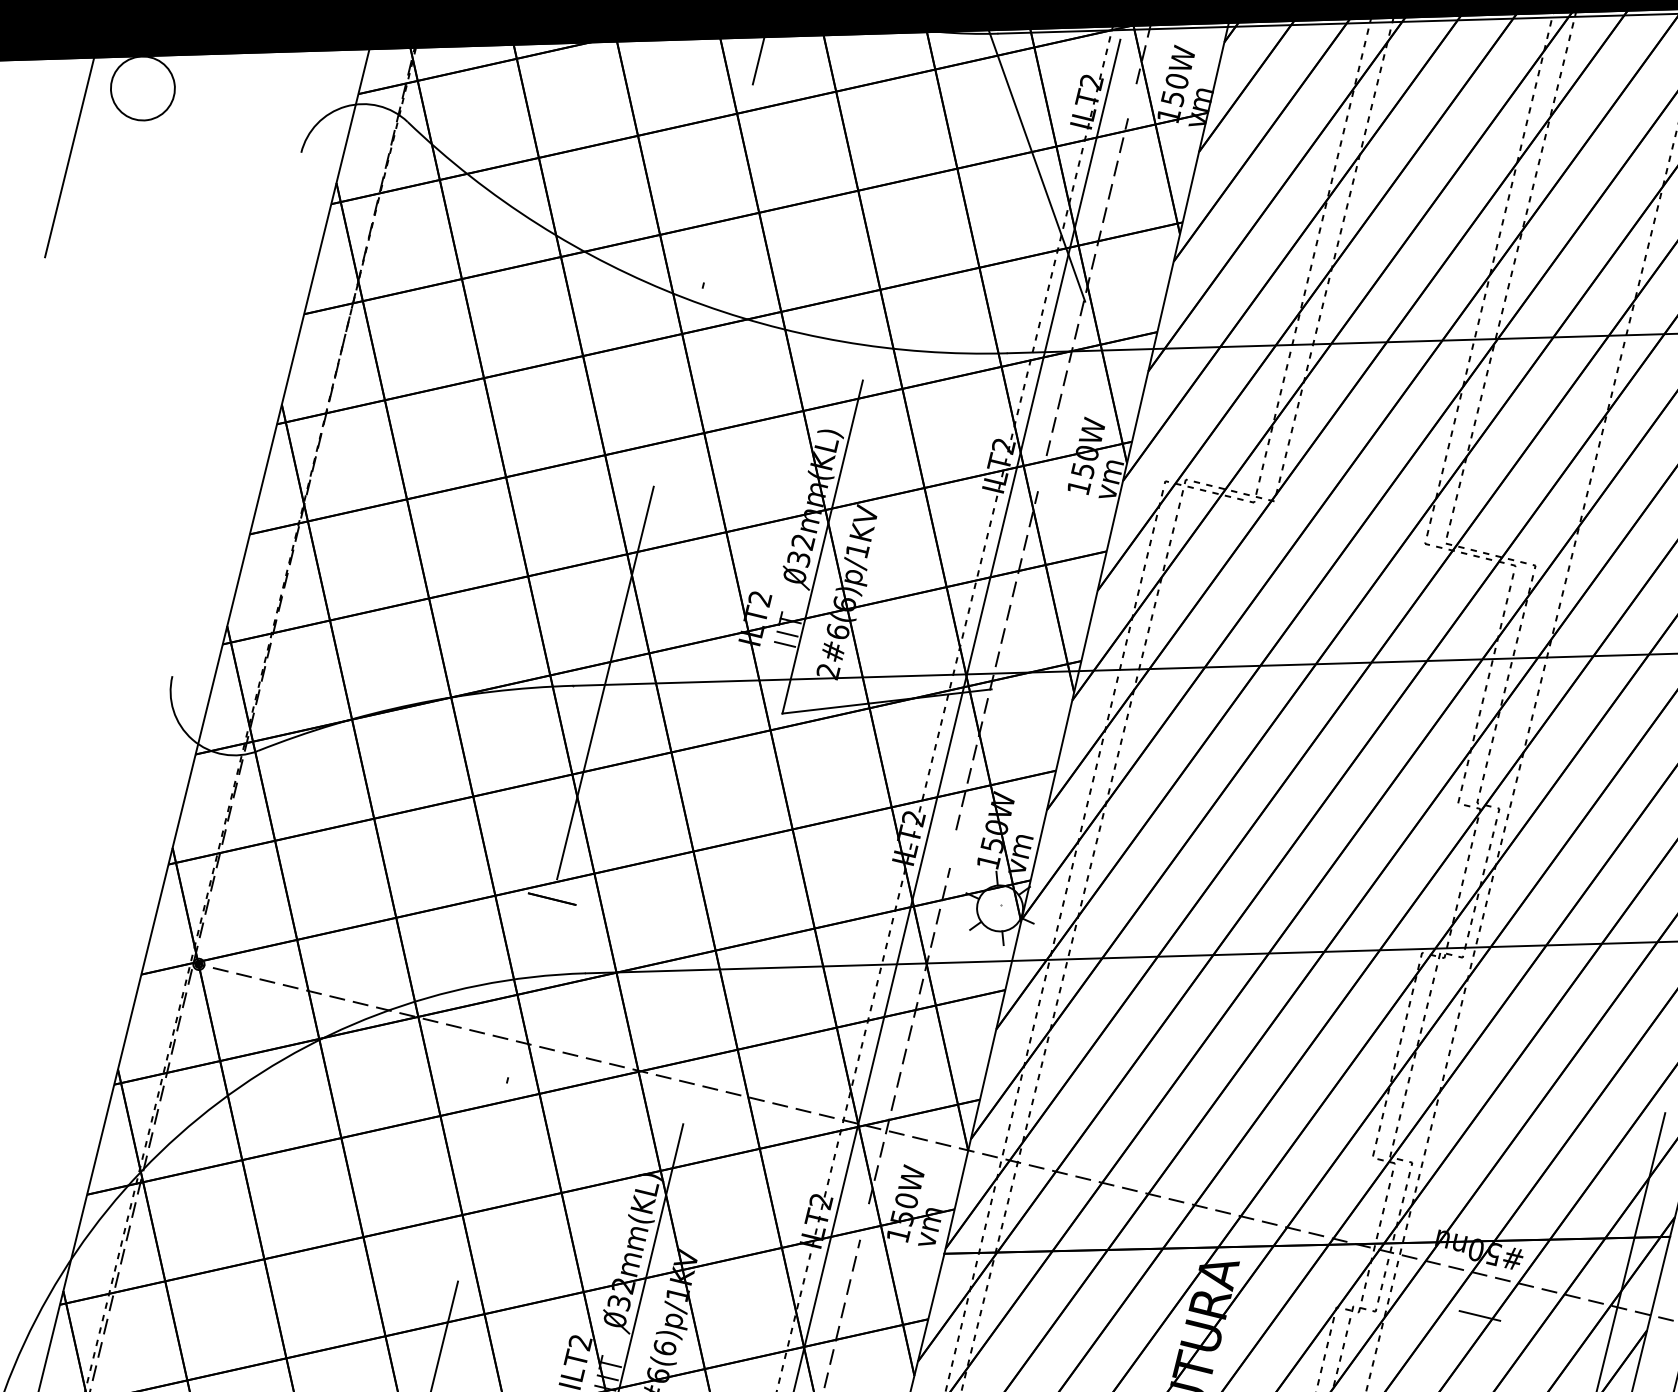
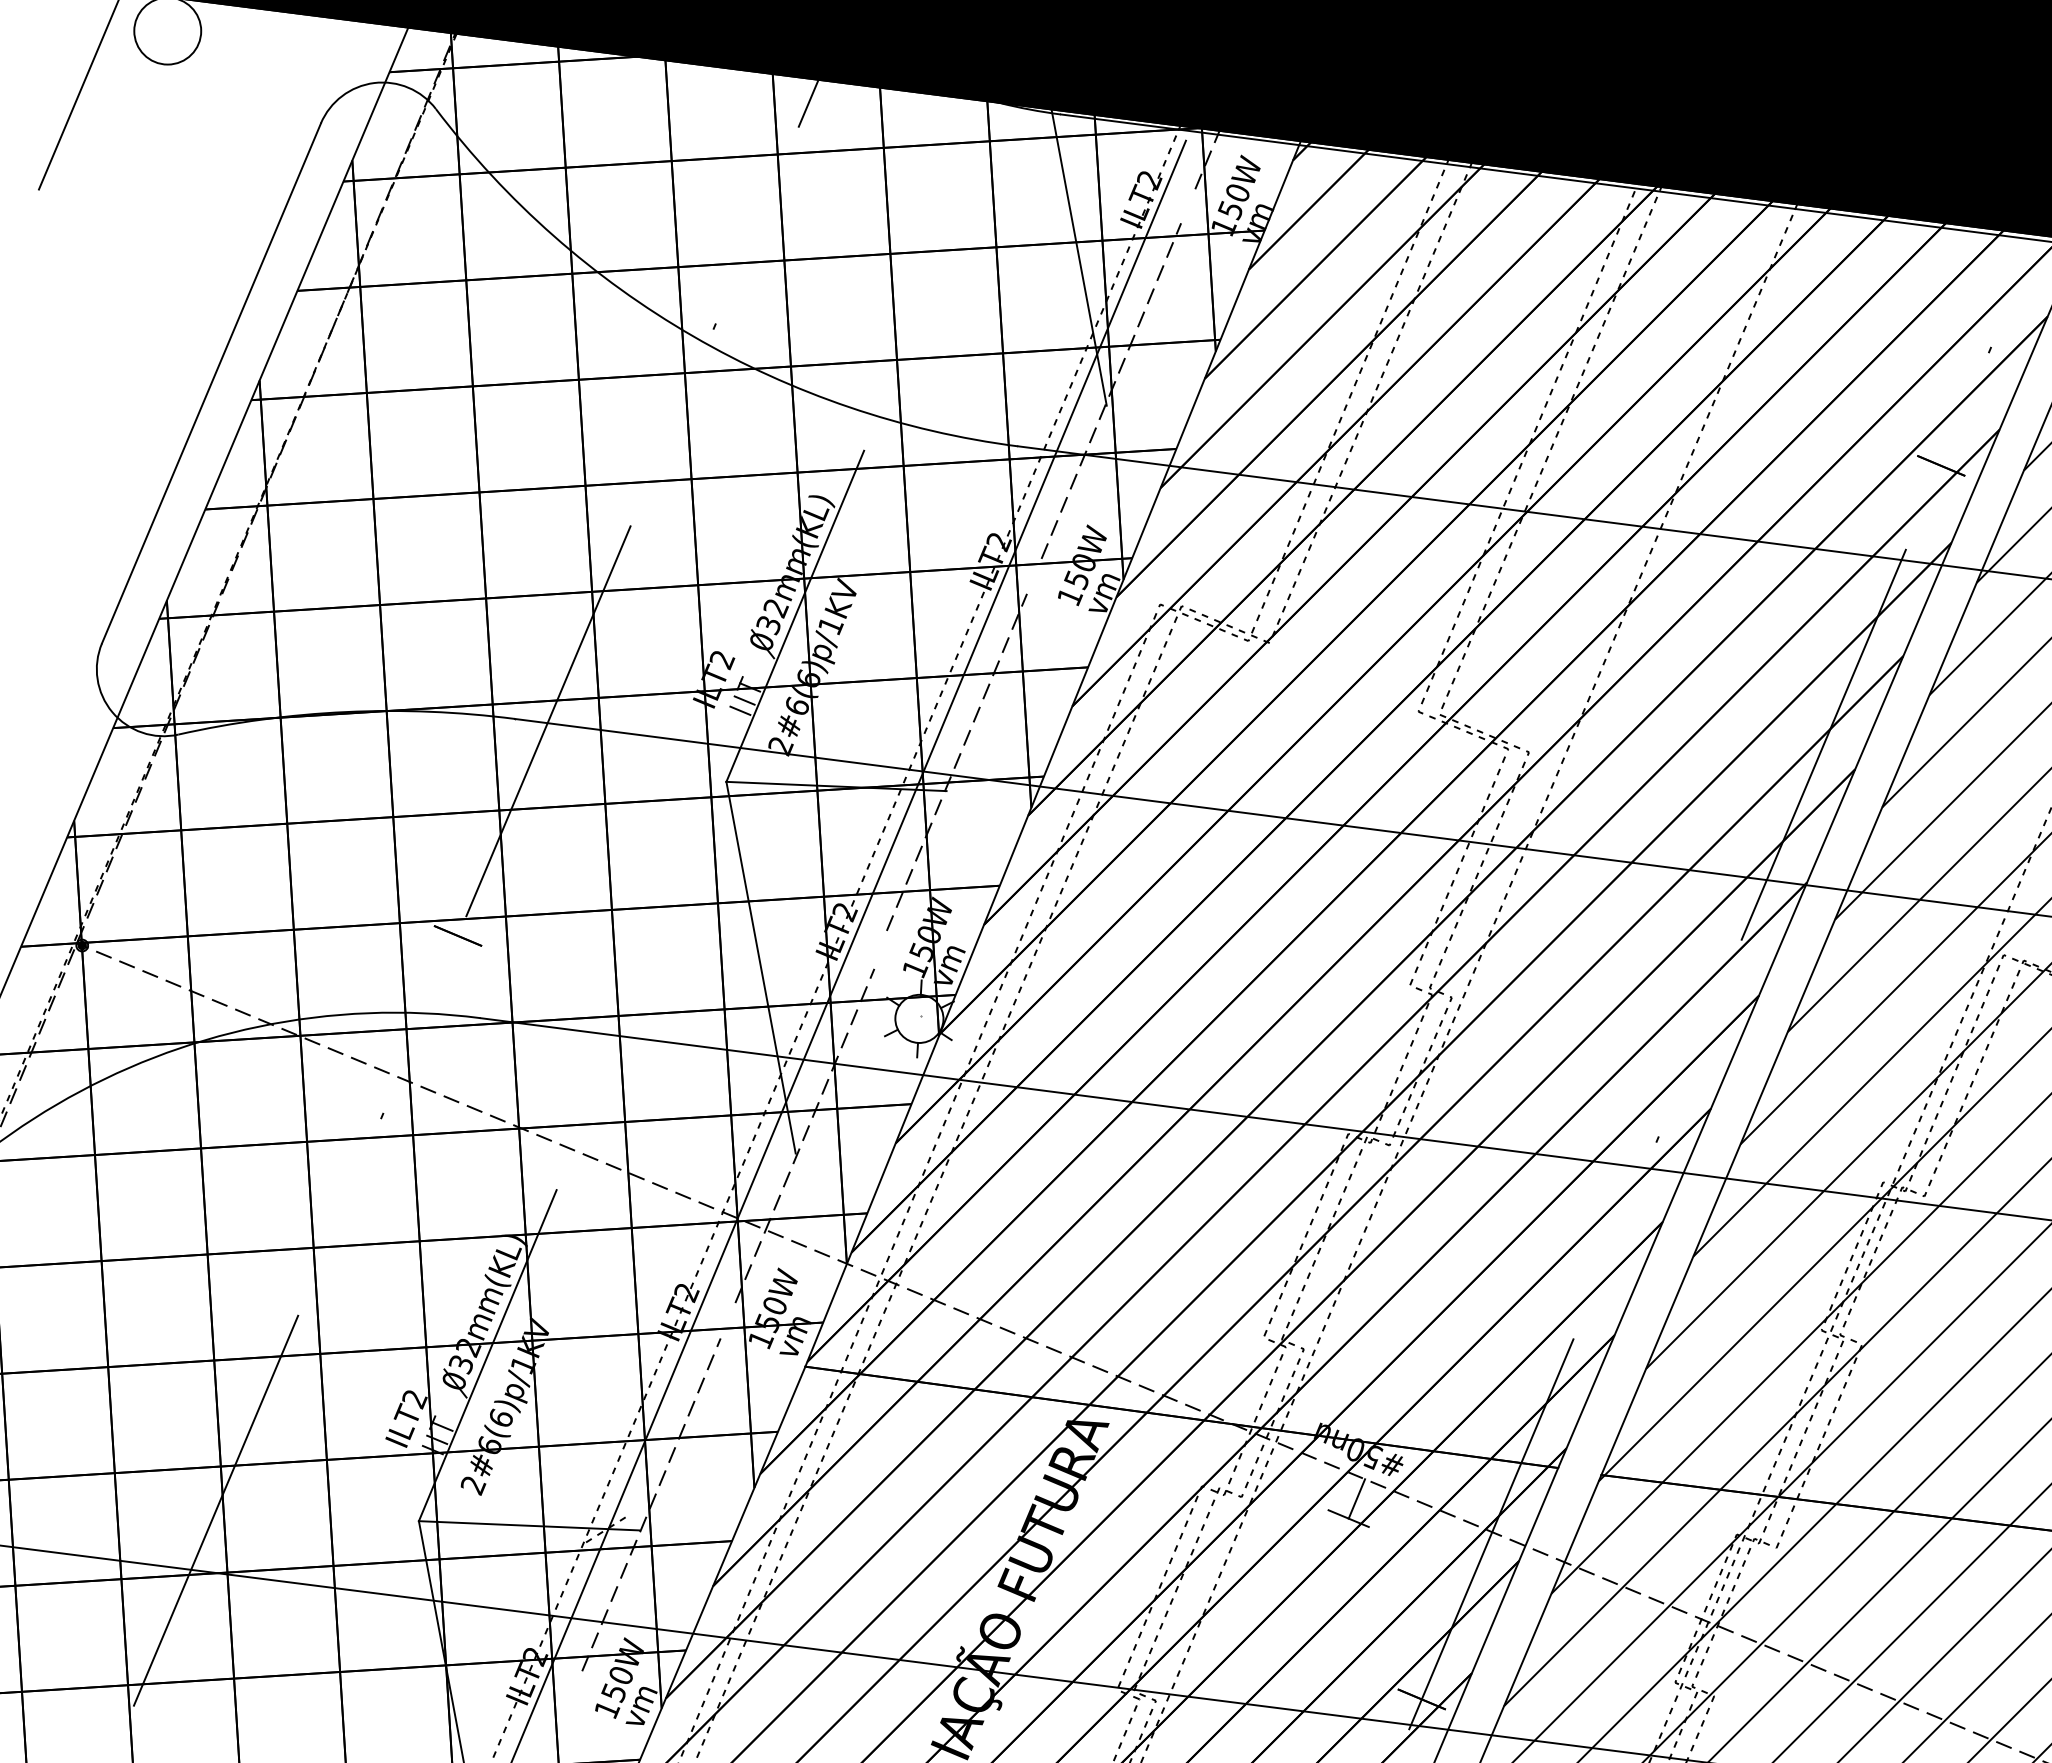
line: (236, 414) -> (211, 383), added
line: (842, 883) -> (760, 967), added
line: (1484, 1295) -> (1356, 1498), added

